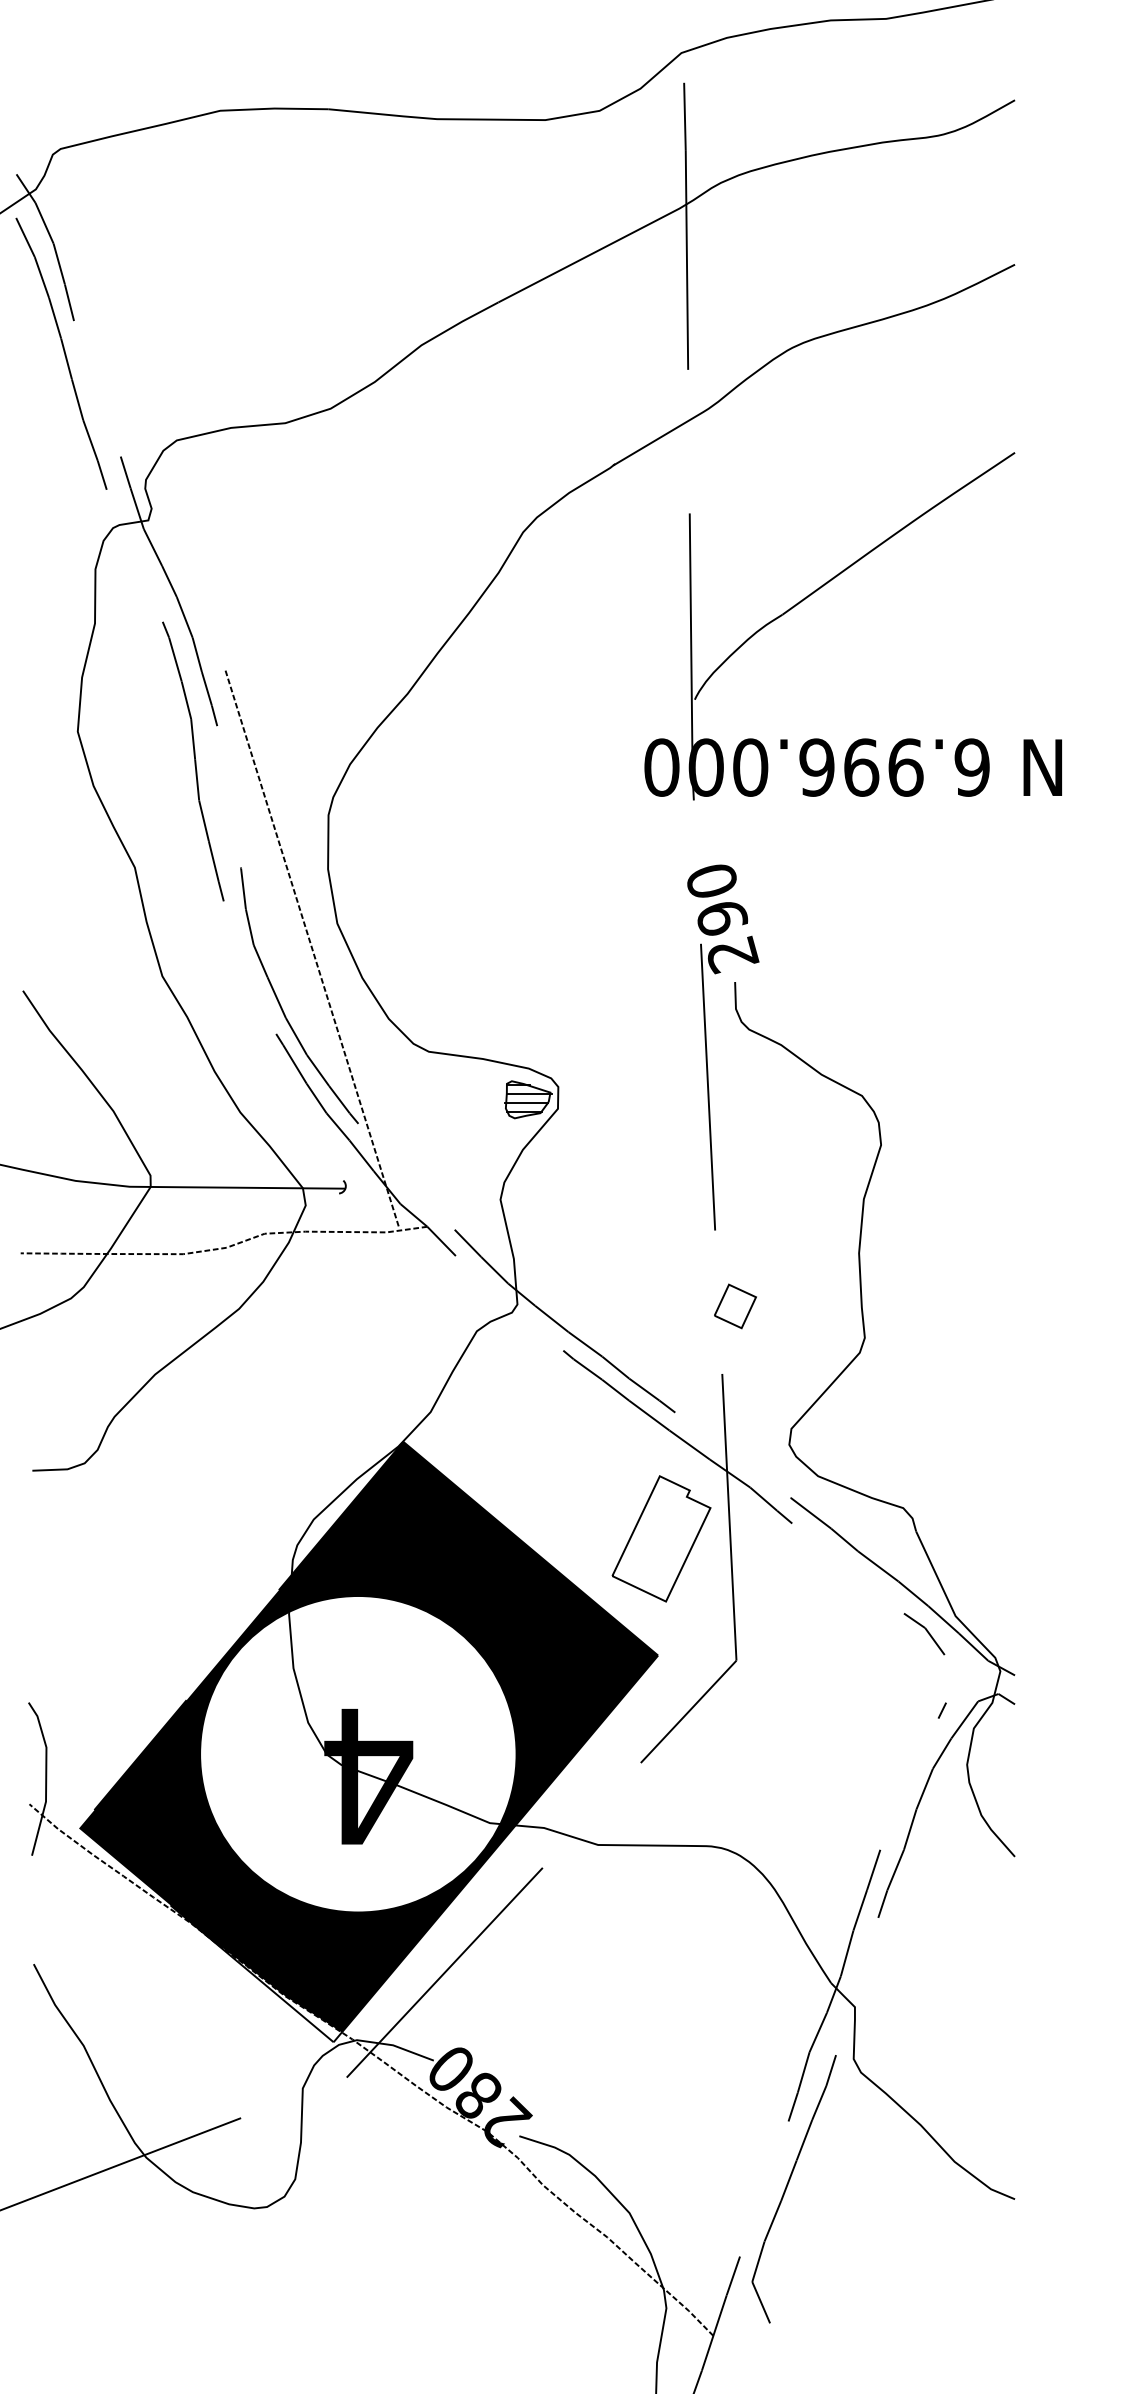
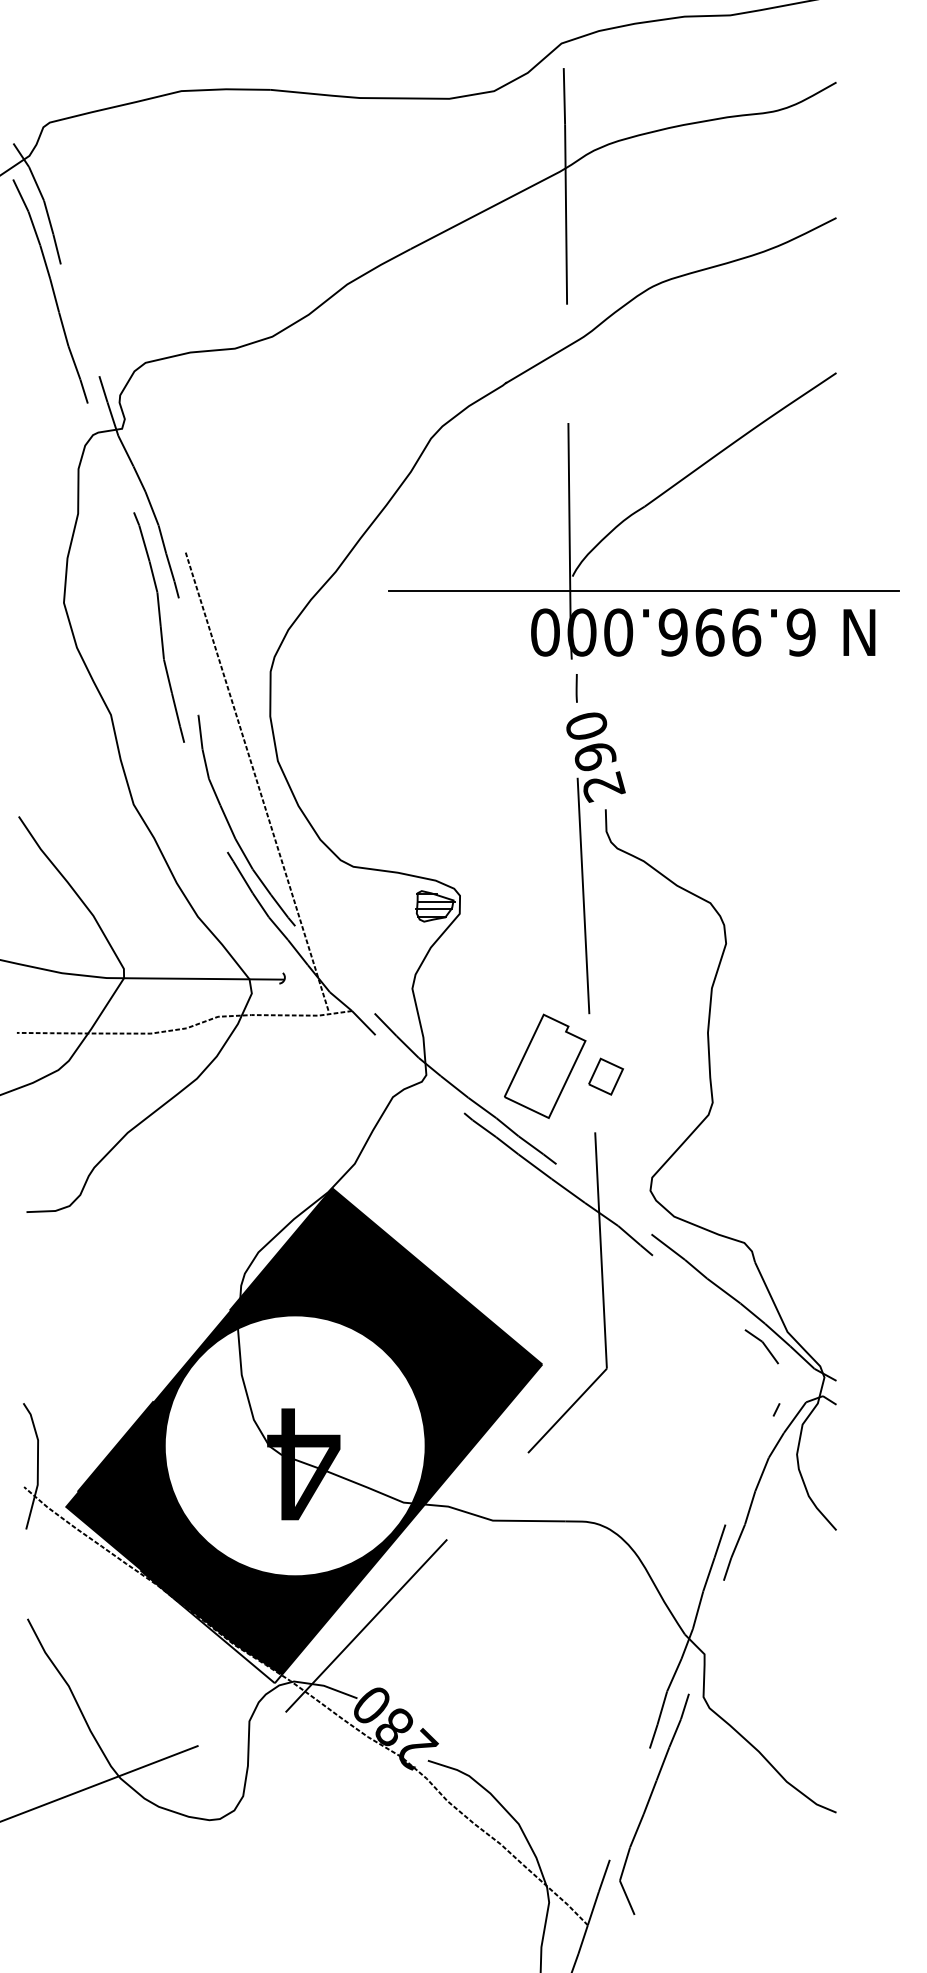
line: (781, 716) -> (644, 590), added
line: (699, 834) -> (576, 687), added
part: (661, 1538) -> (545, 1066), moved

